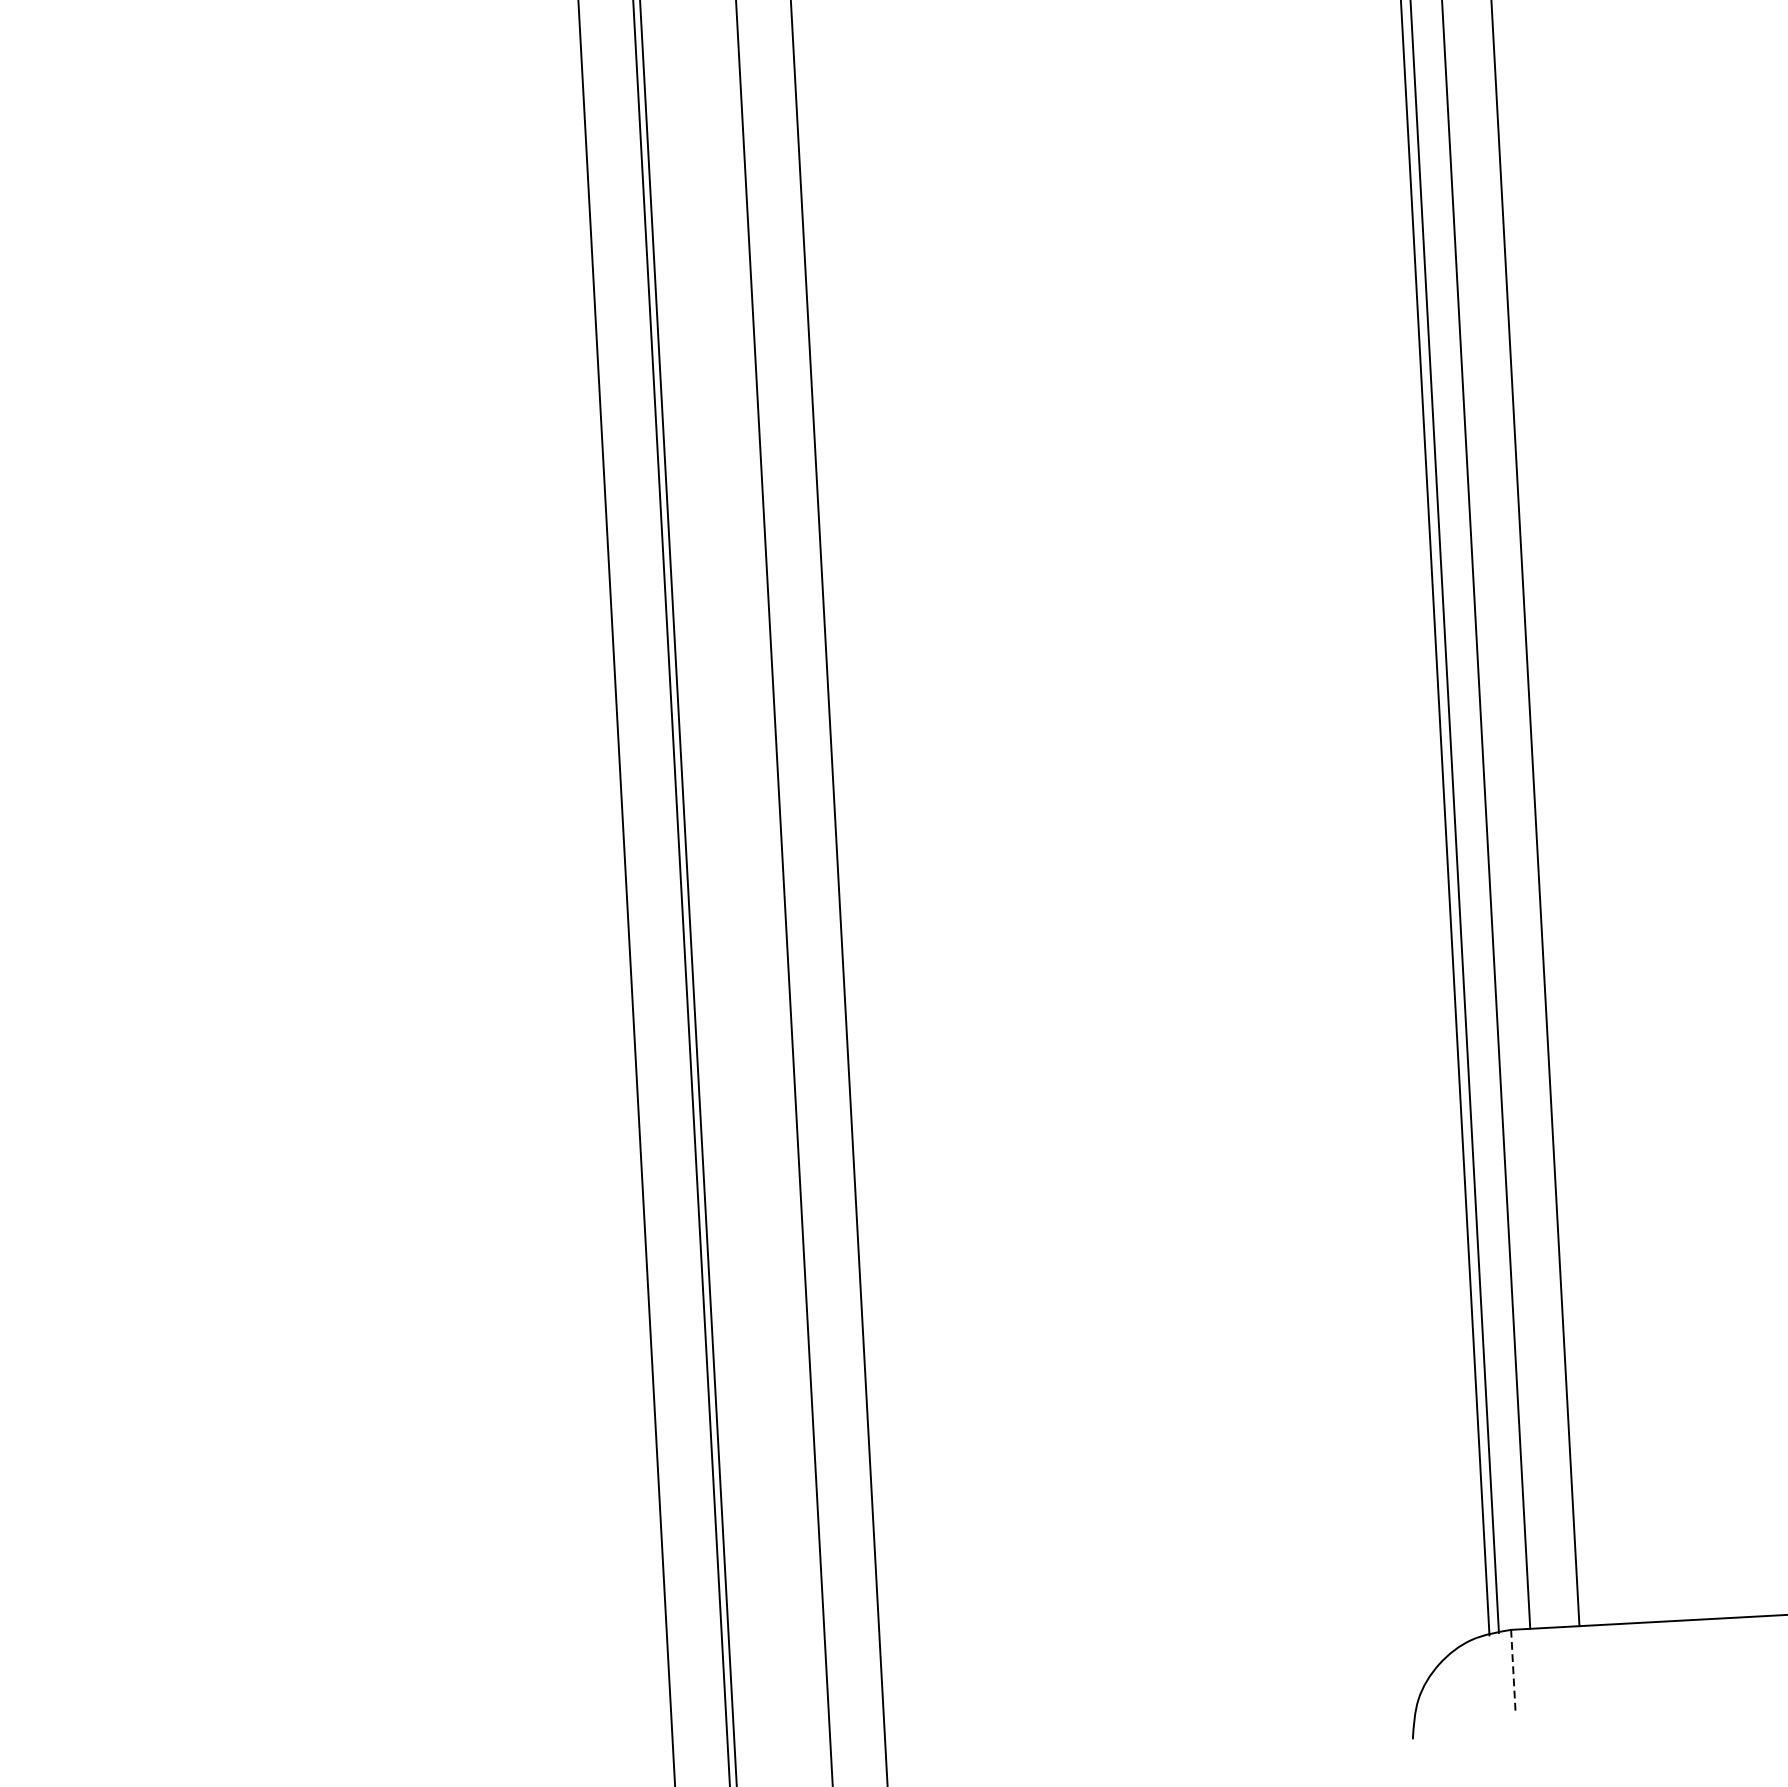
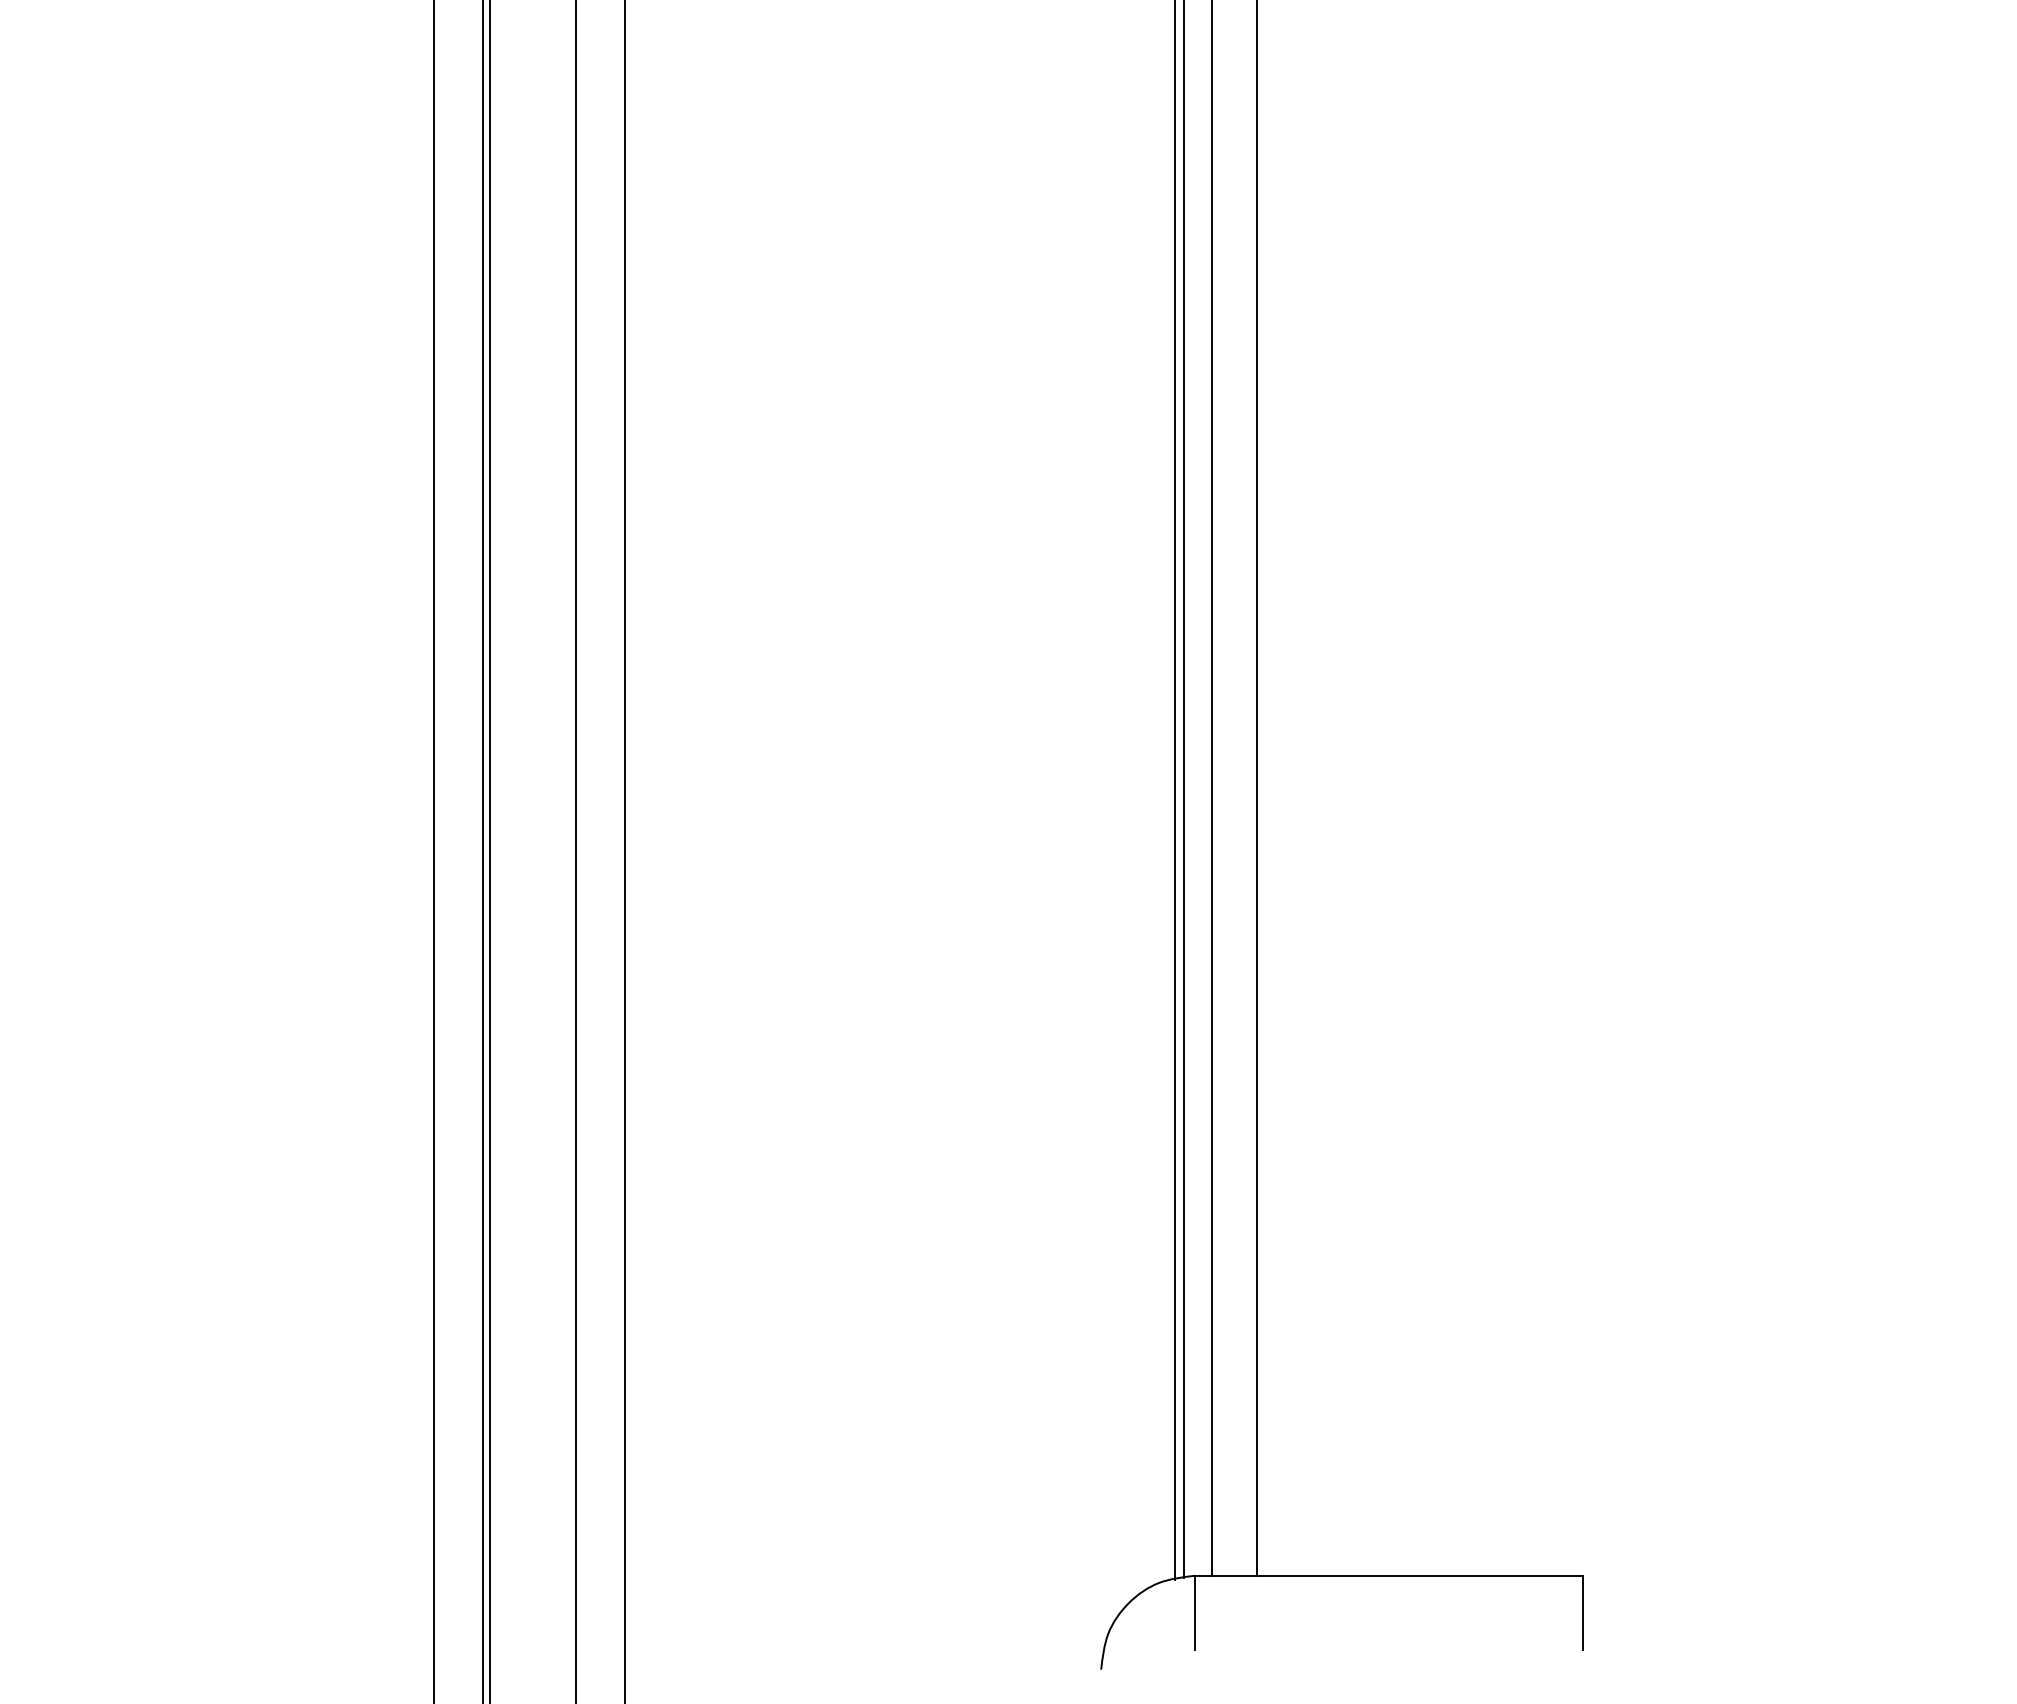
line: (1513, 1671) -> (1195, 1613), dashed -> solid

